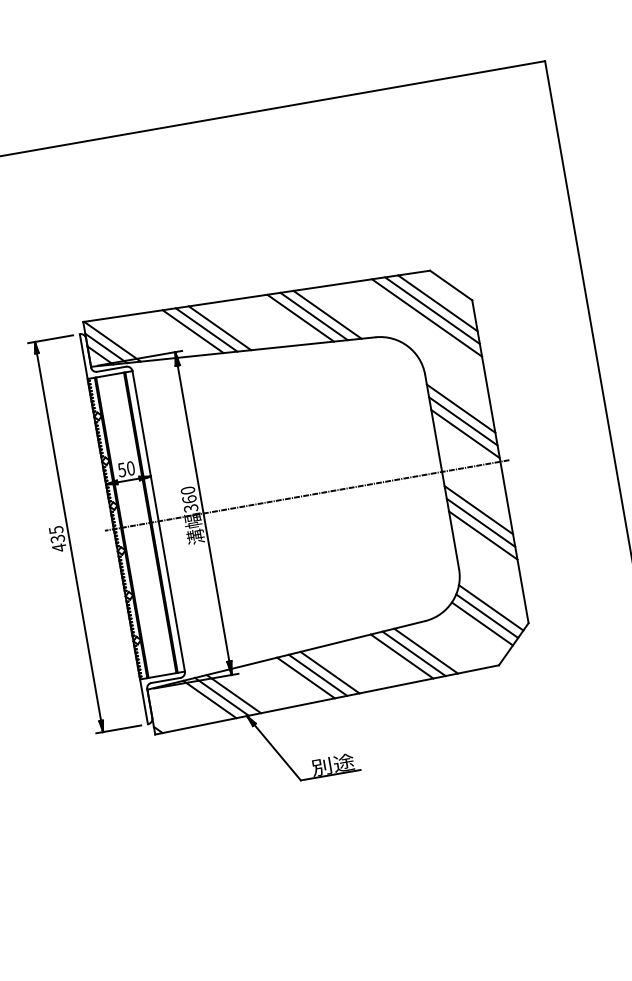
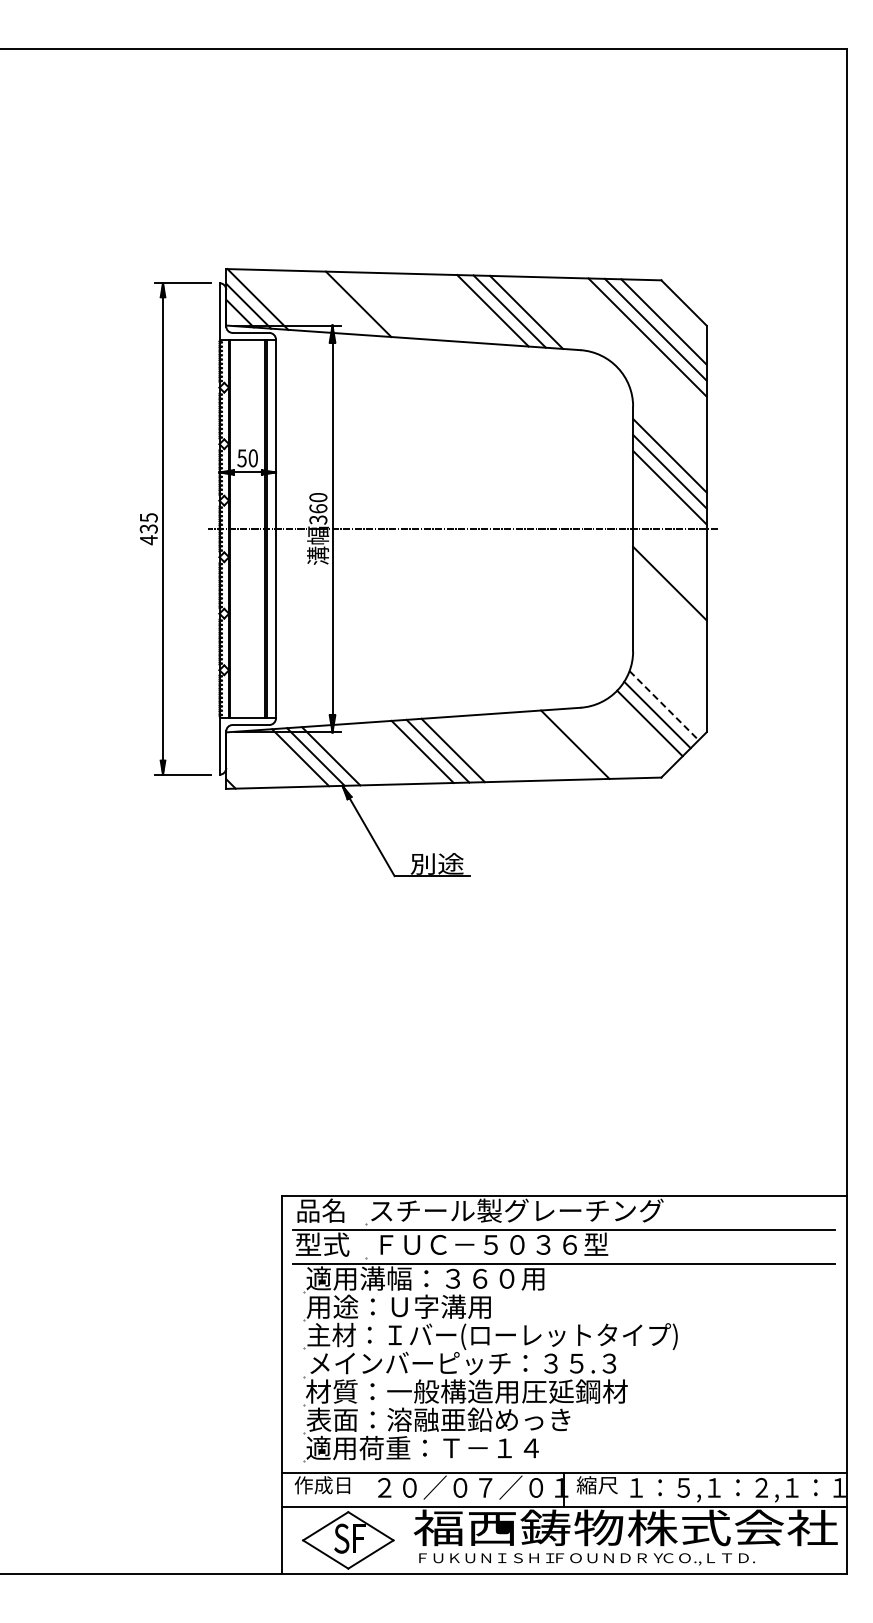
line: (219, 328) -> (391, 305), removed
line: (206, 330) -> (375, 305), removed
line: (480, 522) -> (669, 599), removed
line: (482, 535) -> (669, 615), removed
line: (491, 607) -> (664, 705), solid -> dashed
line: (413, 653) -> (559, 745), removed
line: (401, 656) -> (544, 745), removed

